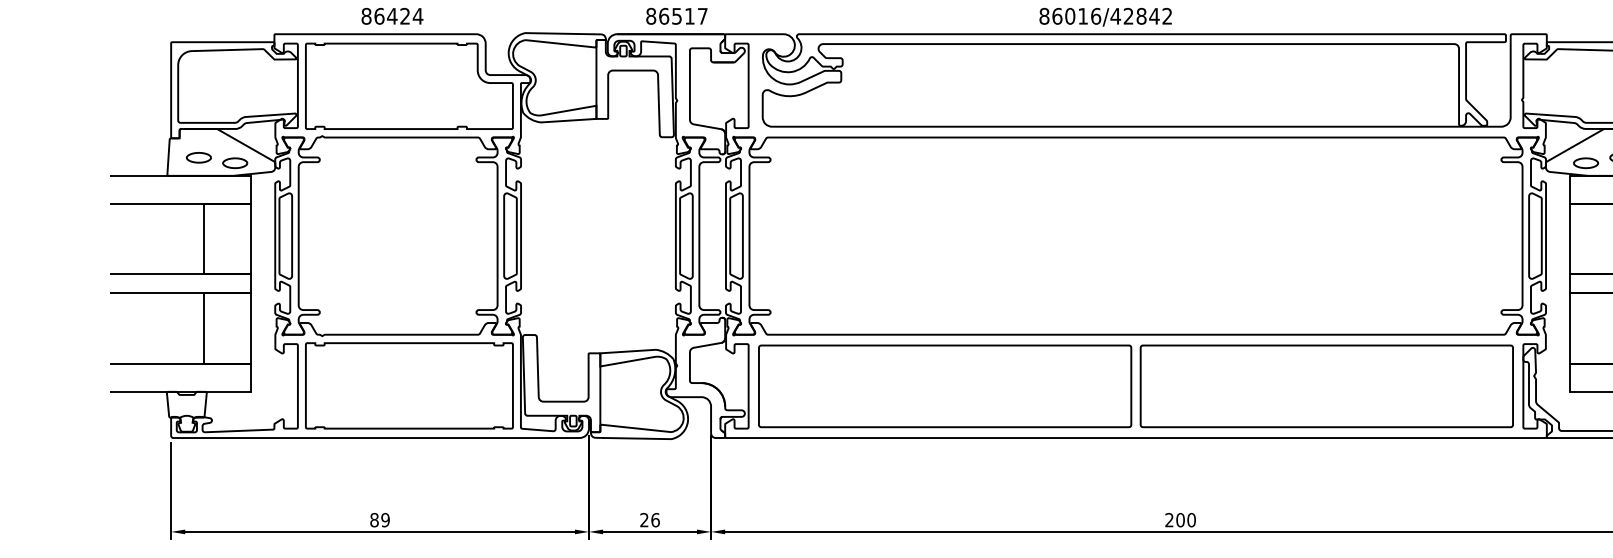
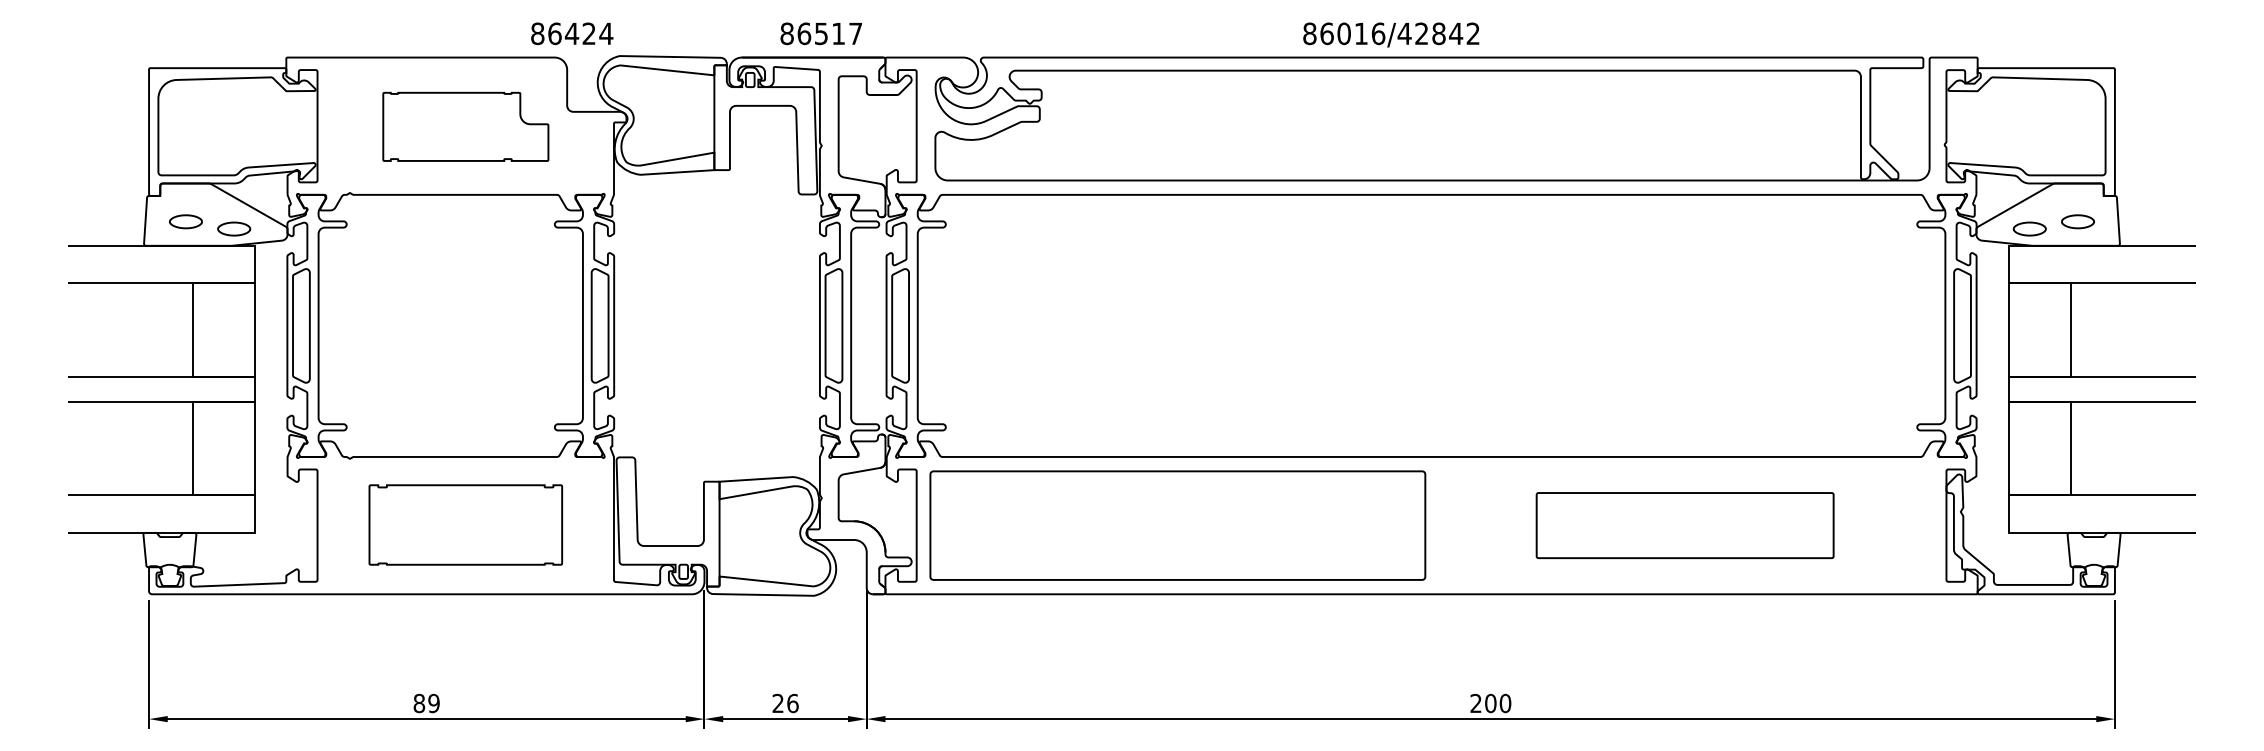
text: (392, 16) -> (572, 33), moved
part: (409, 86) -> (465, 126), size x0.6
part: (409, 385) -> (465, 524), size x0.7
part: (1326, 386) -> (1684, 525), size x0.6

